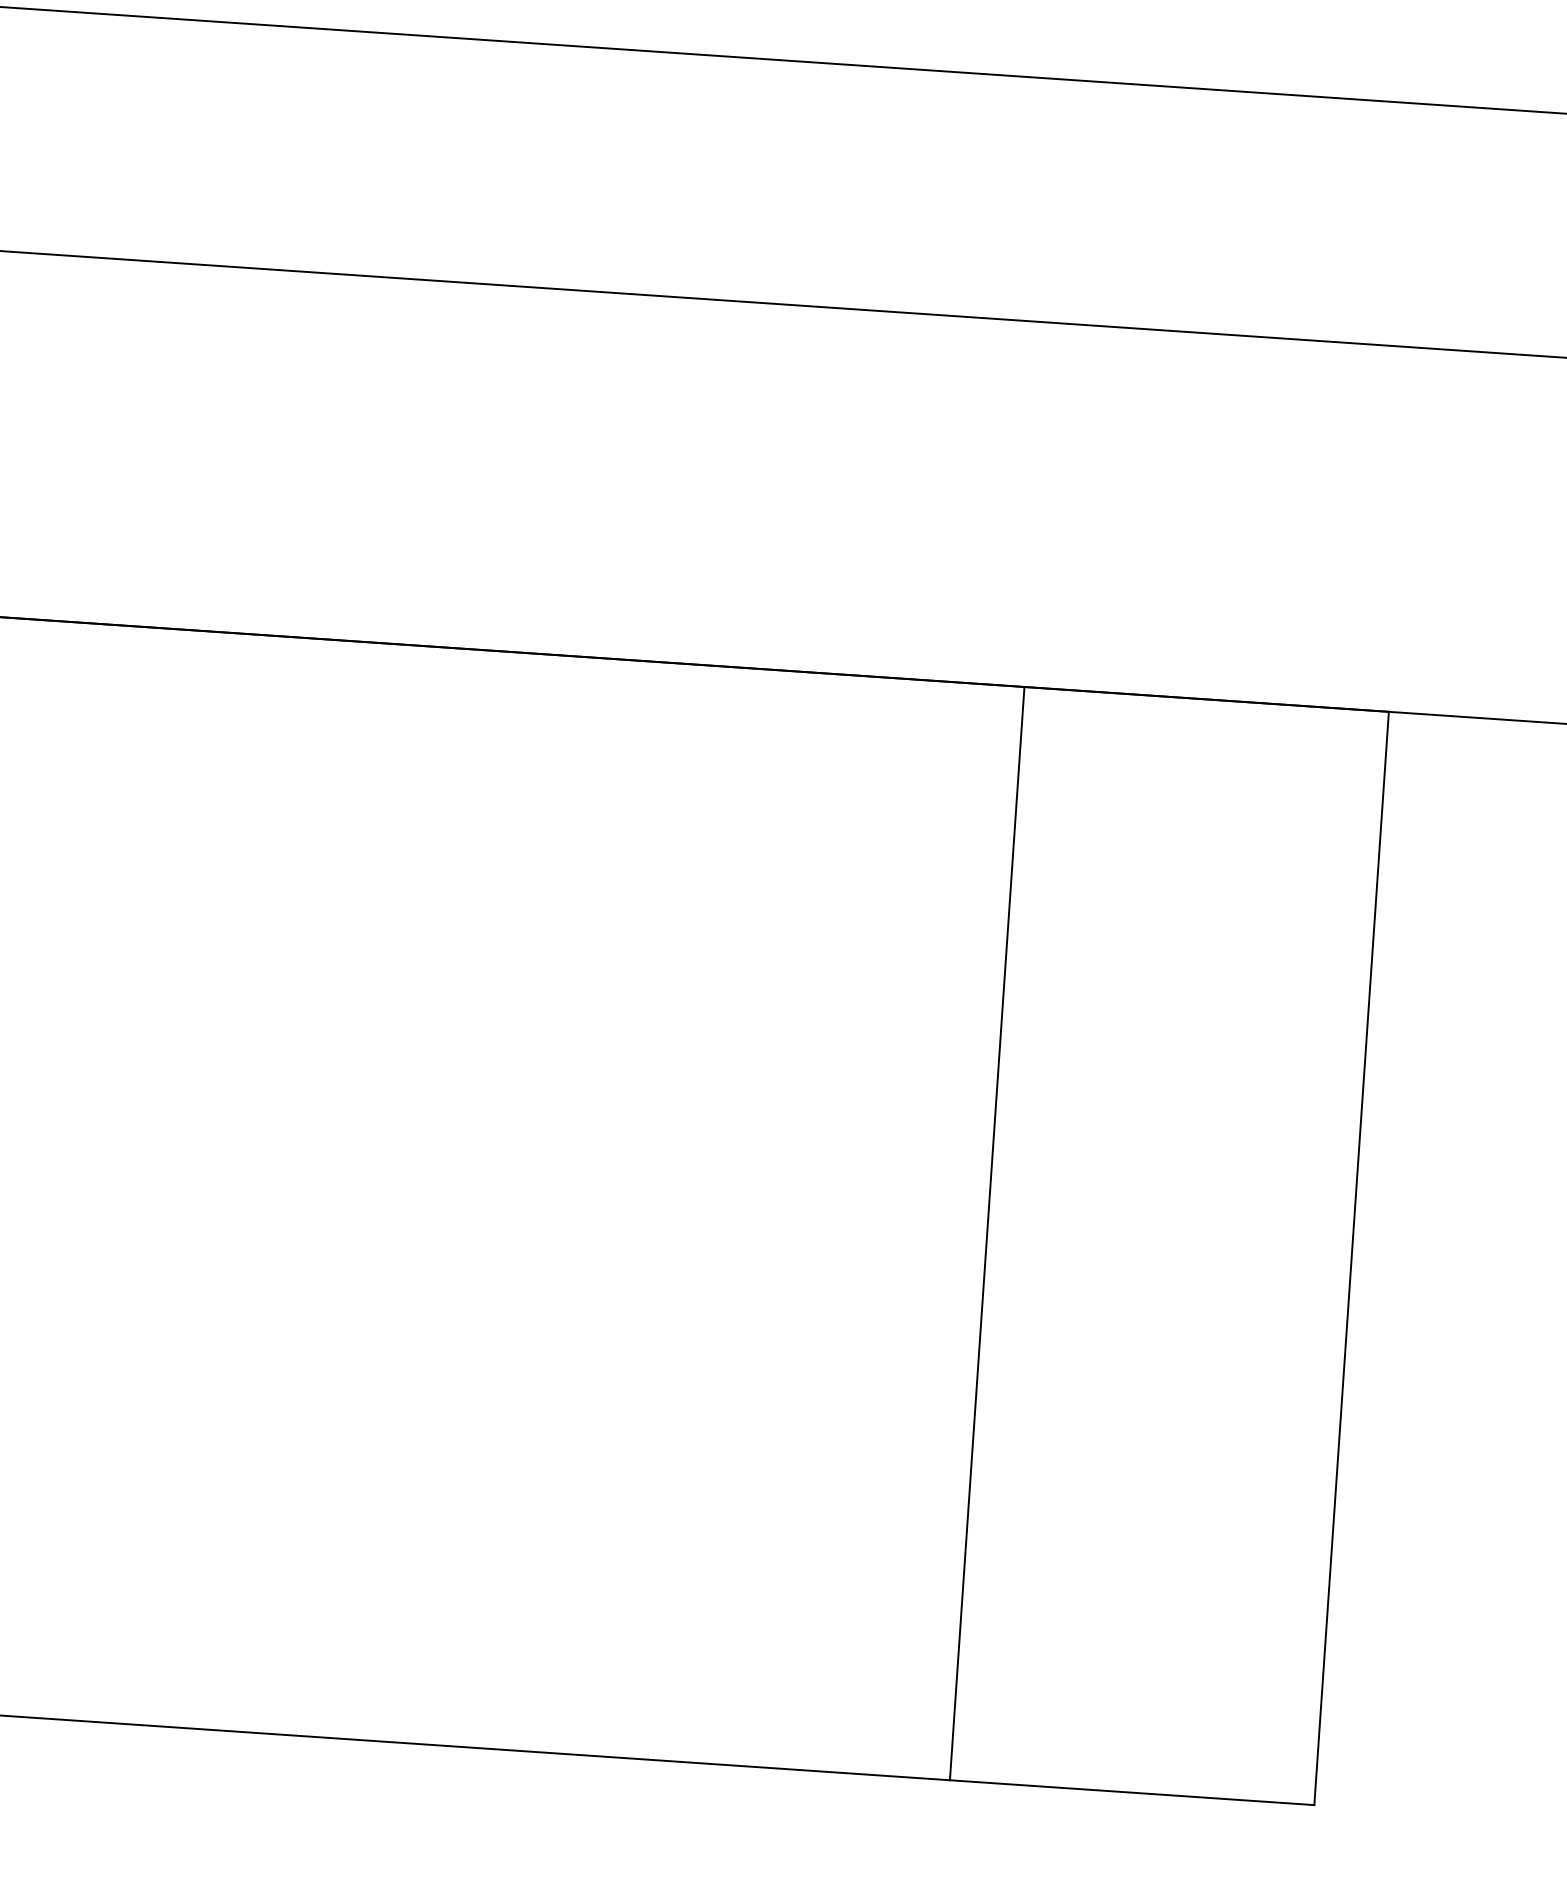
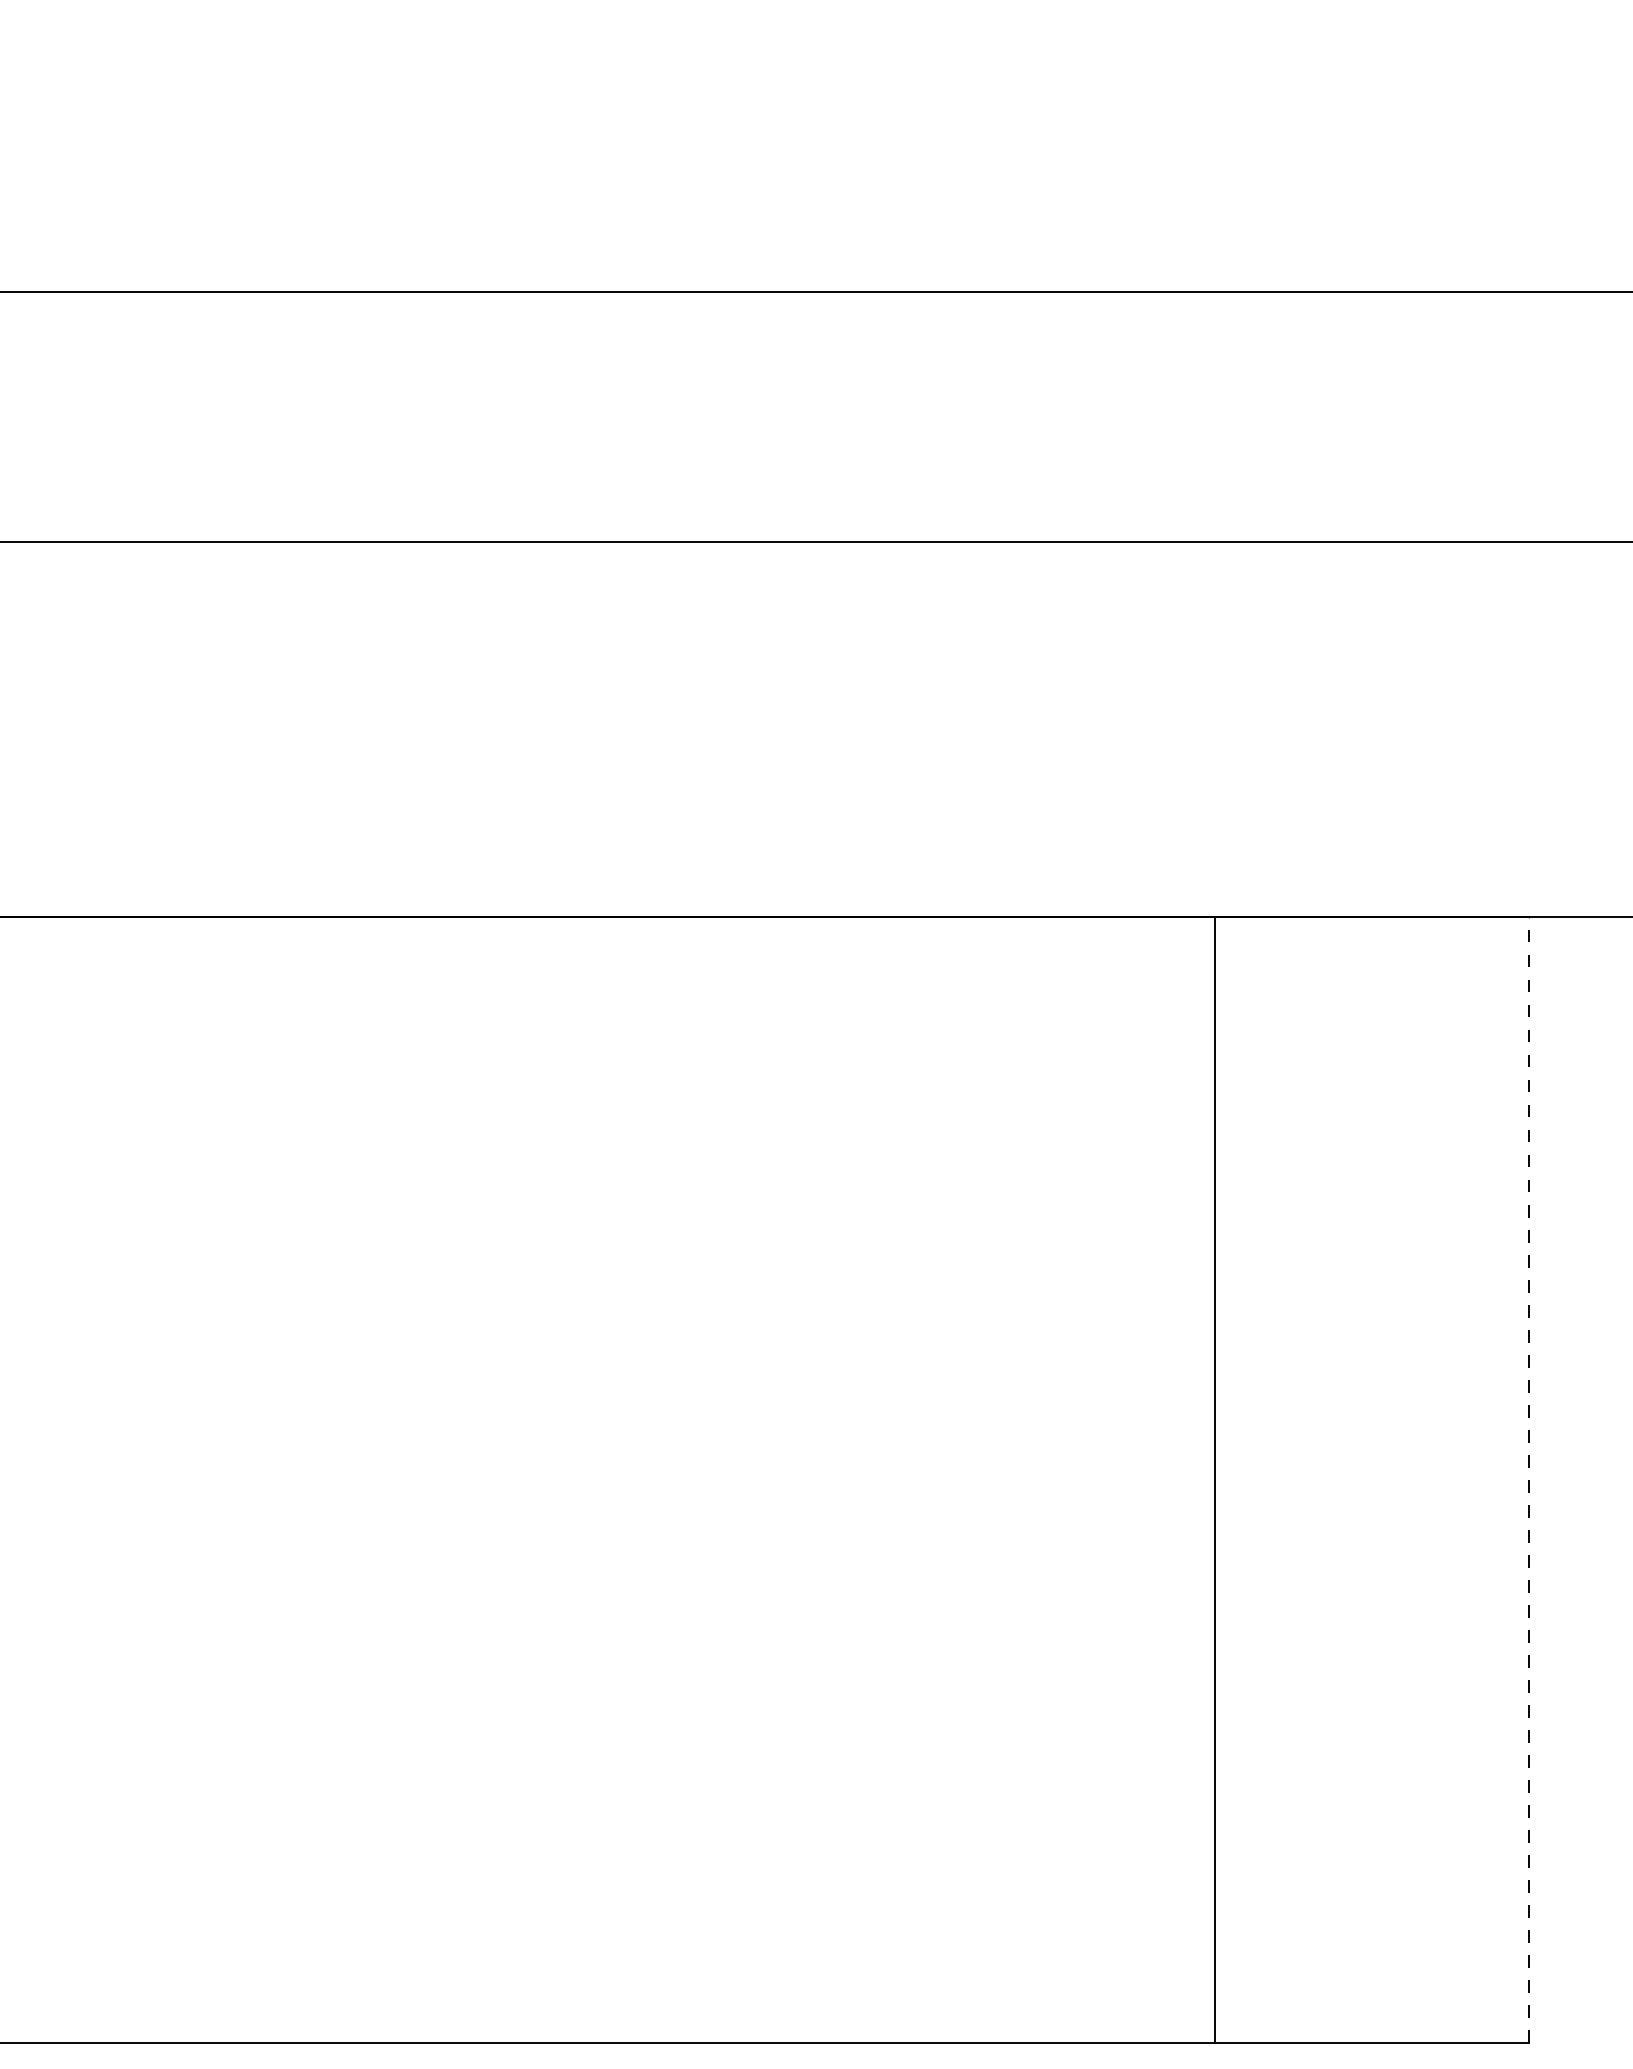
line: (987, 1233) -> (1215, 1479), moved
line: (1351, 1258) -> (1529, 1480), solid -> dashed

